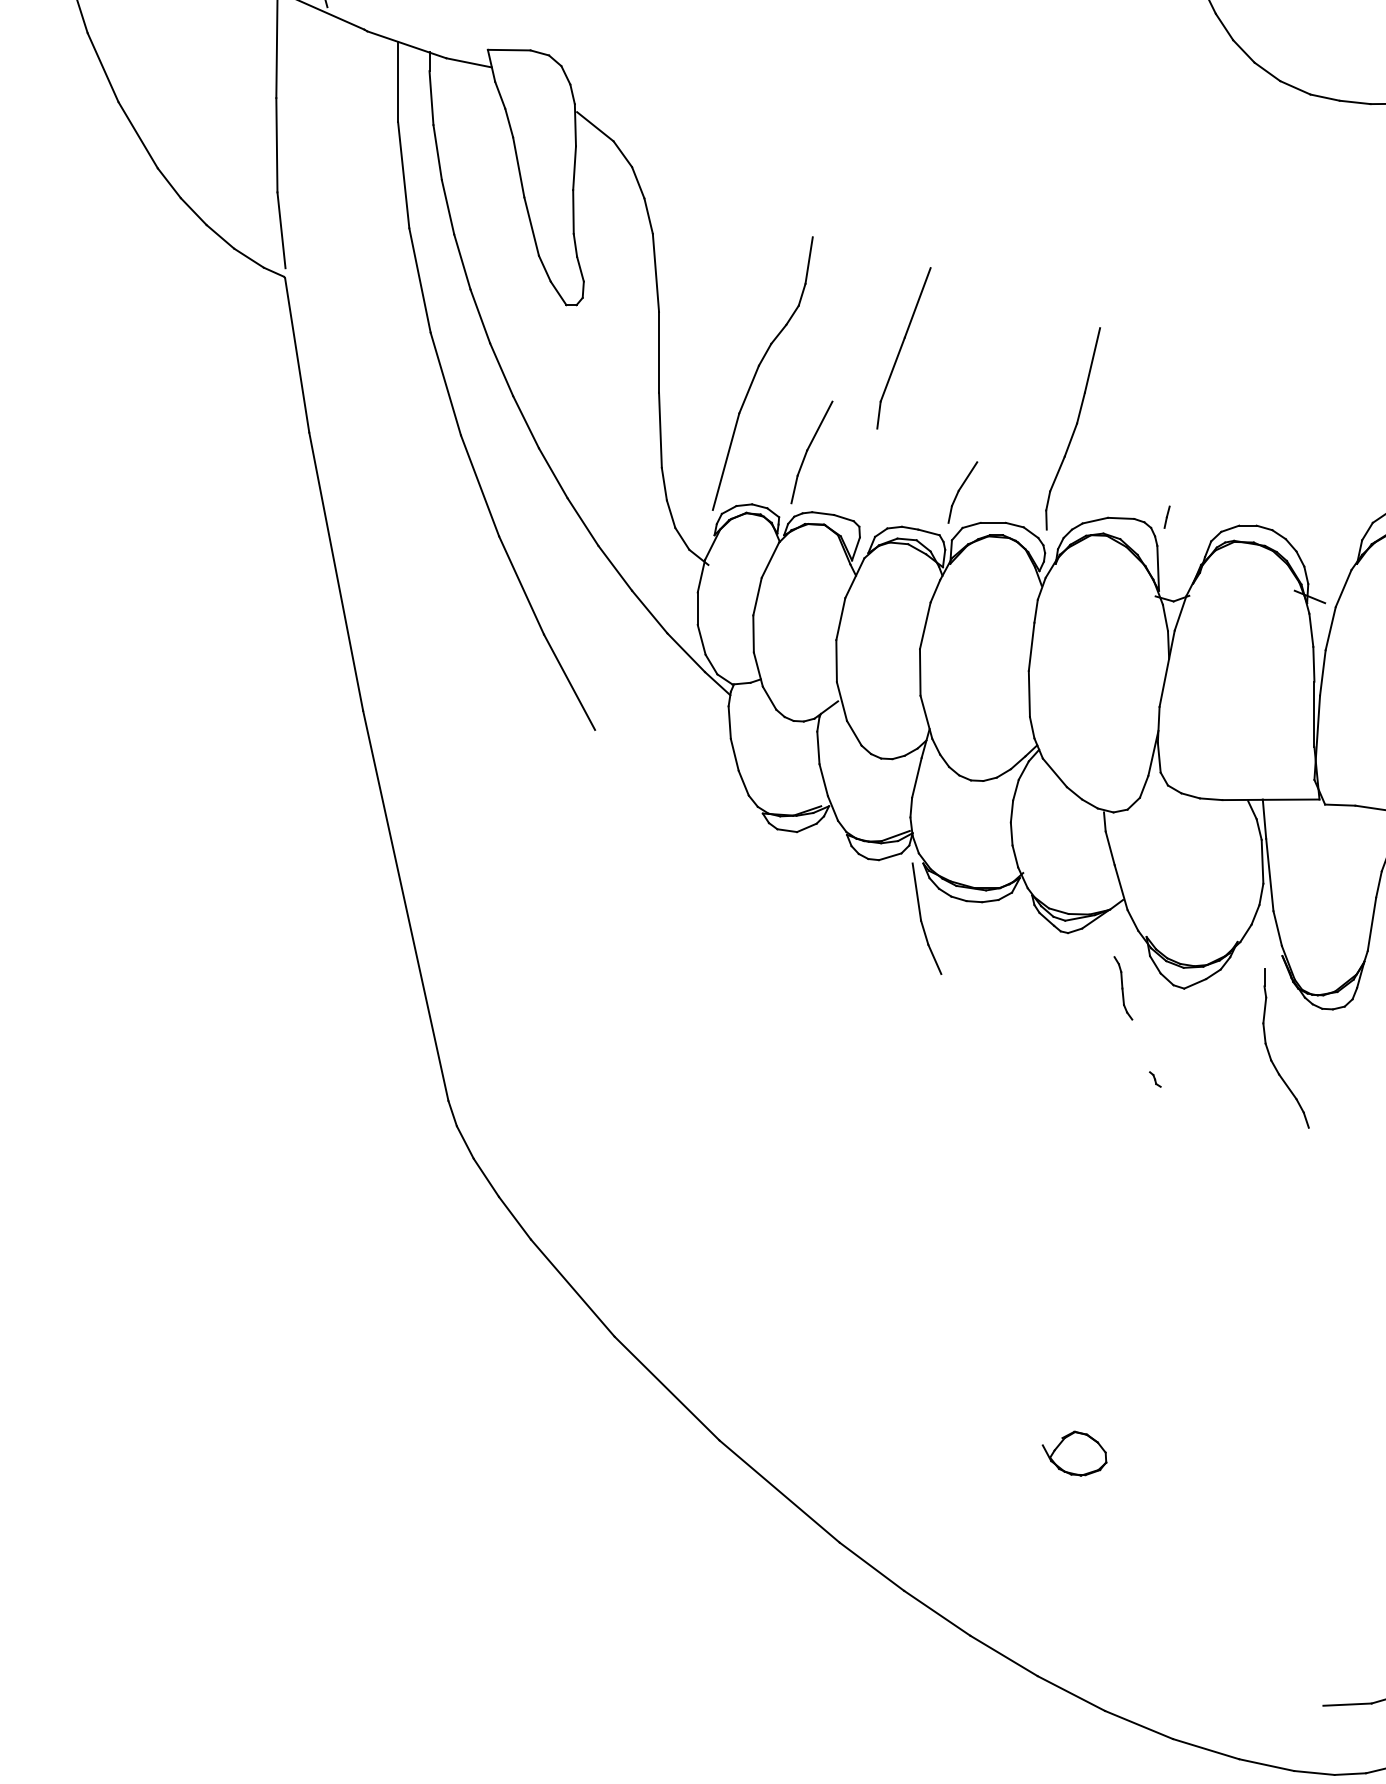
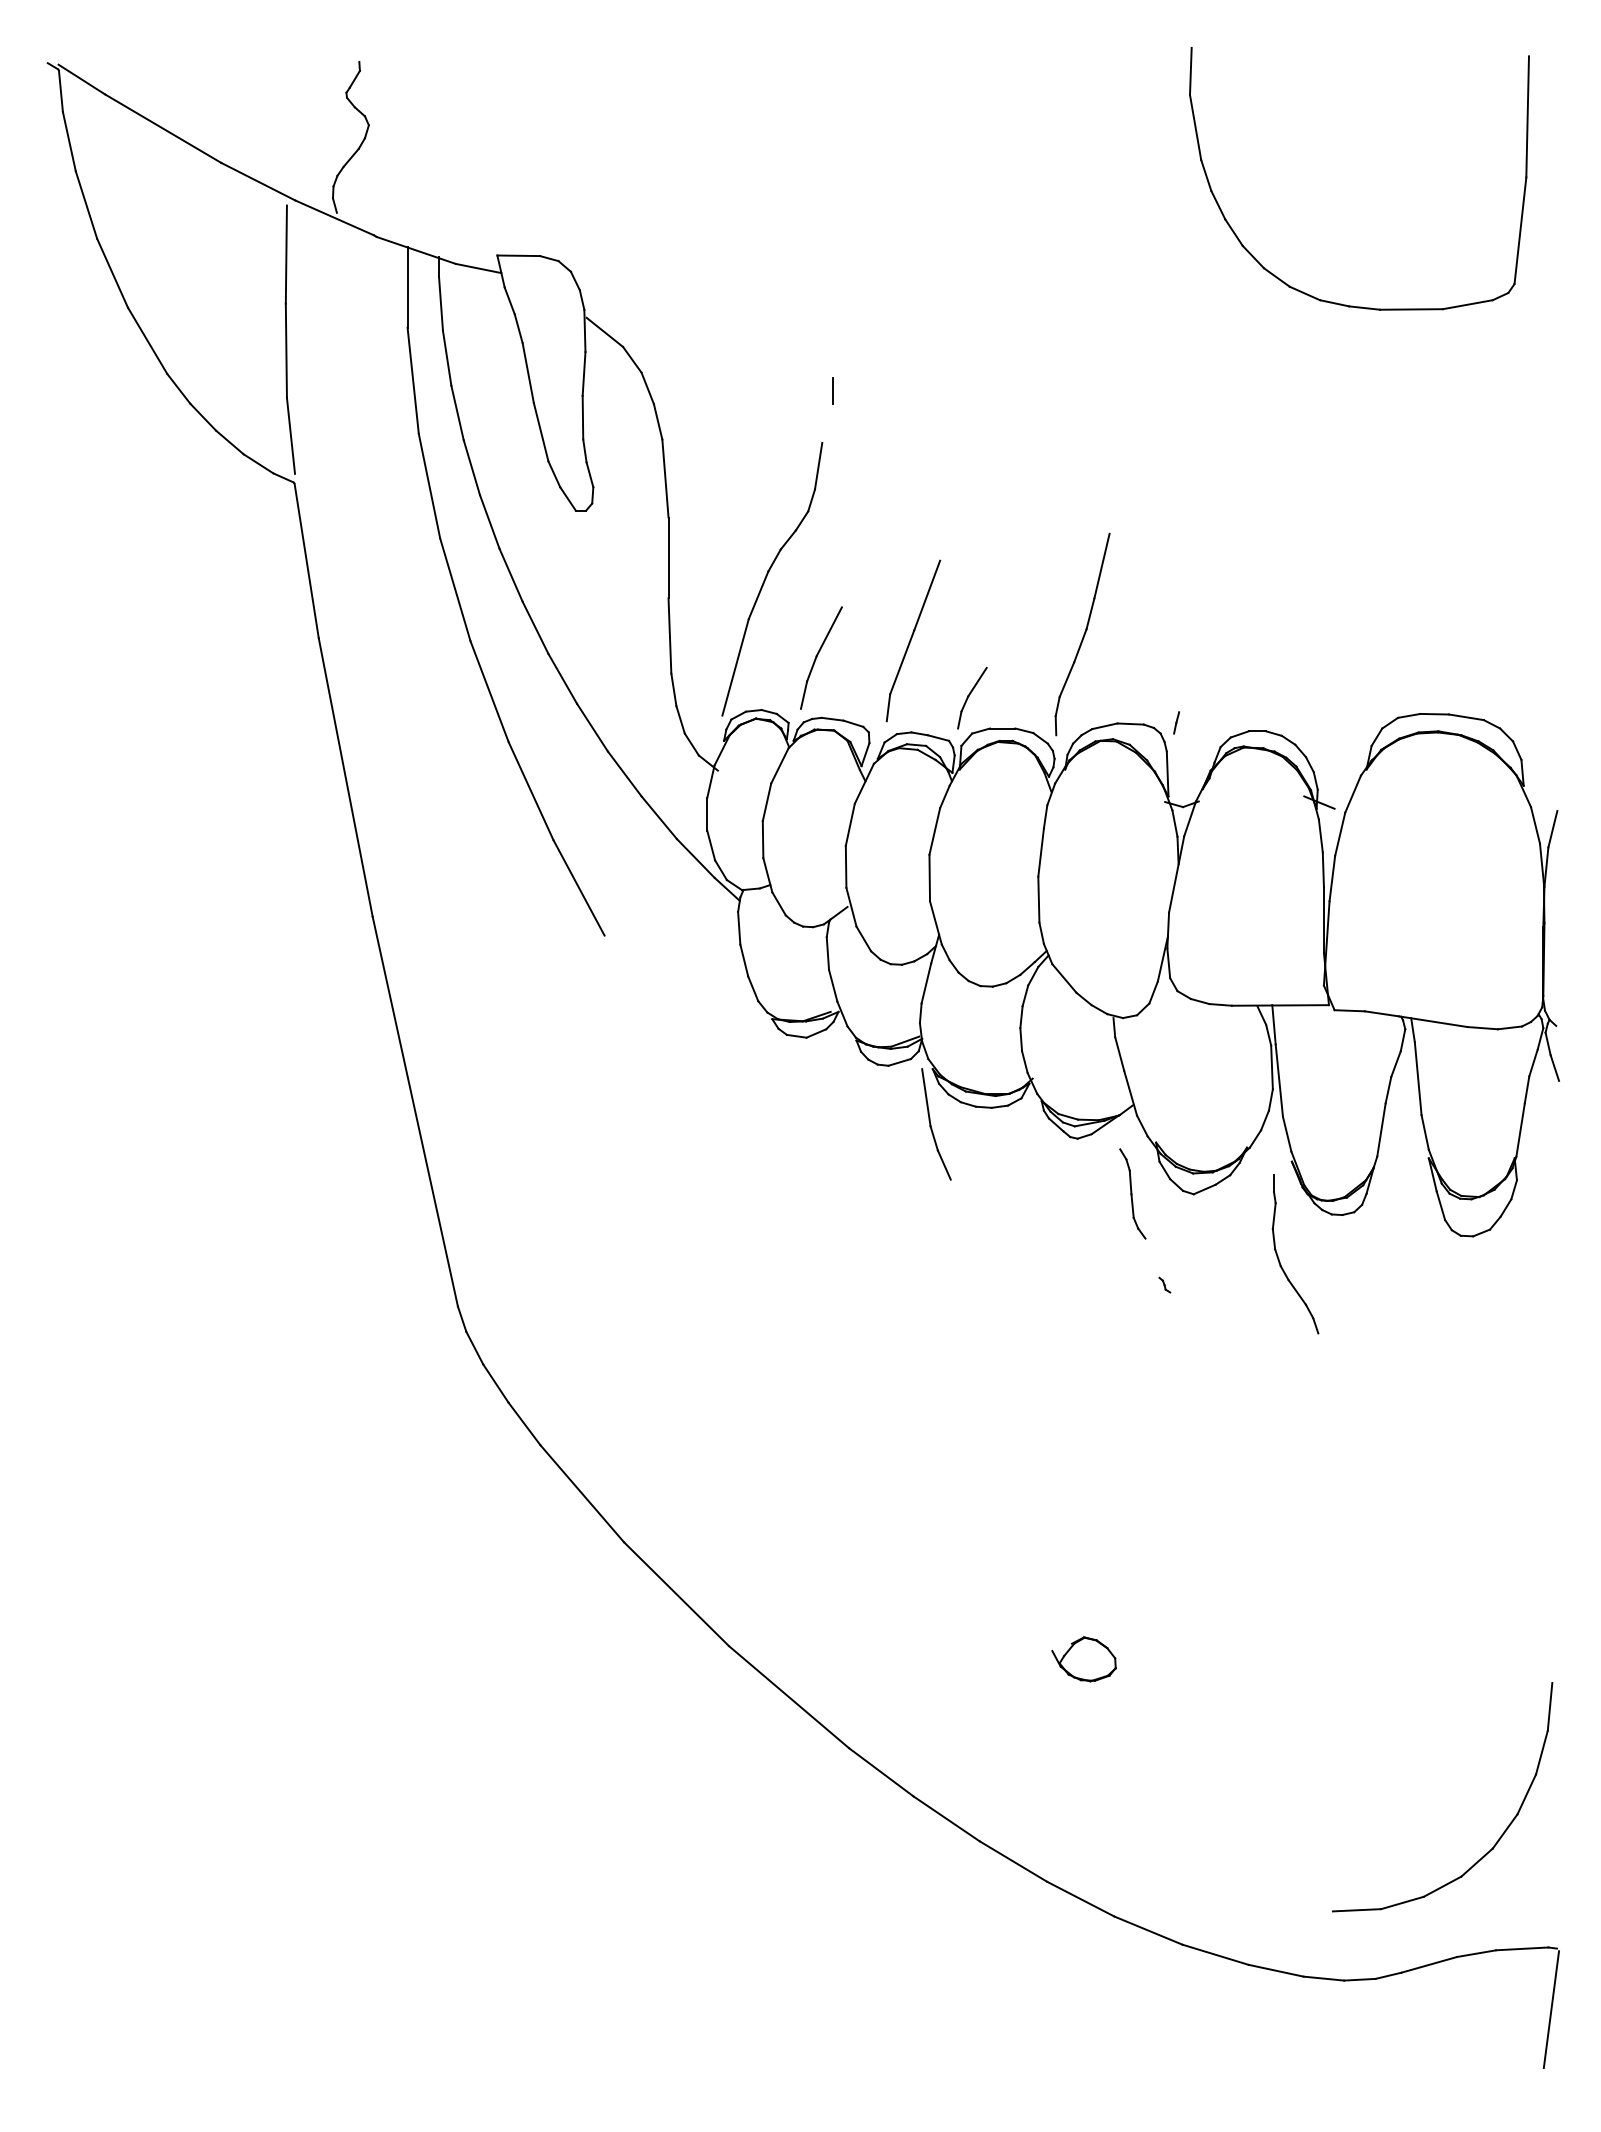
line: (823, 184) -> (832, 390), added
part: (904, 347) -> (913, 640), moved
part: (1123, 987) -> (1132, 1193), size x1.43

